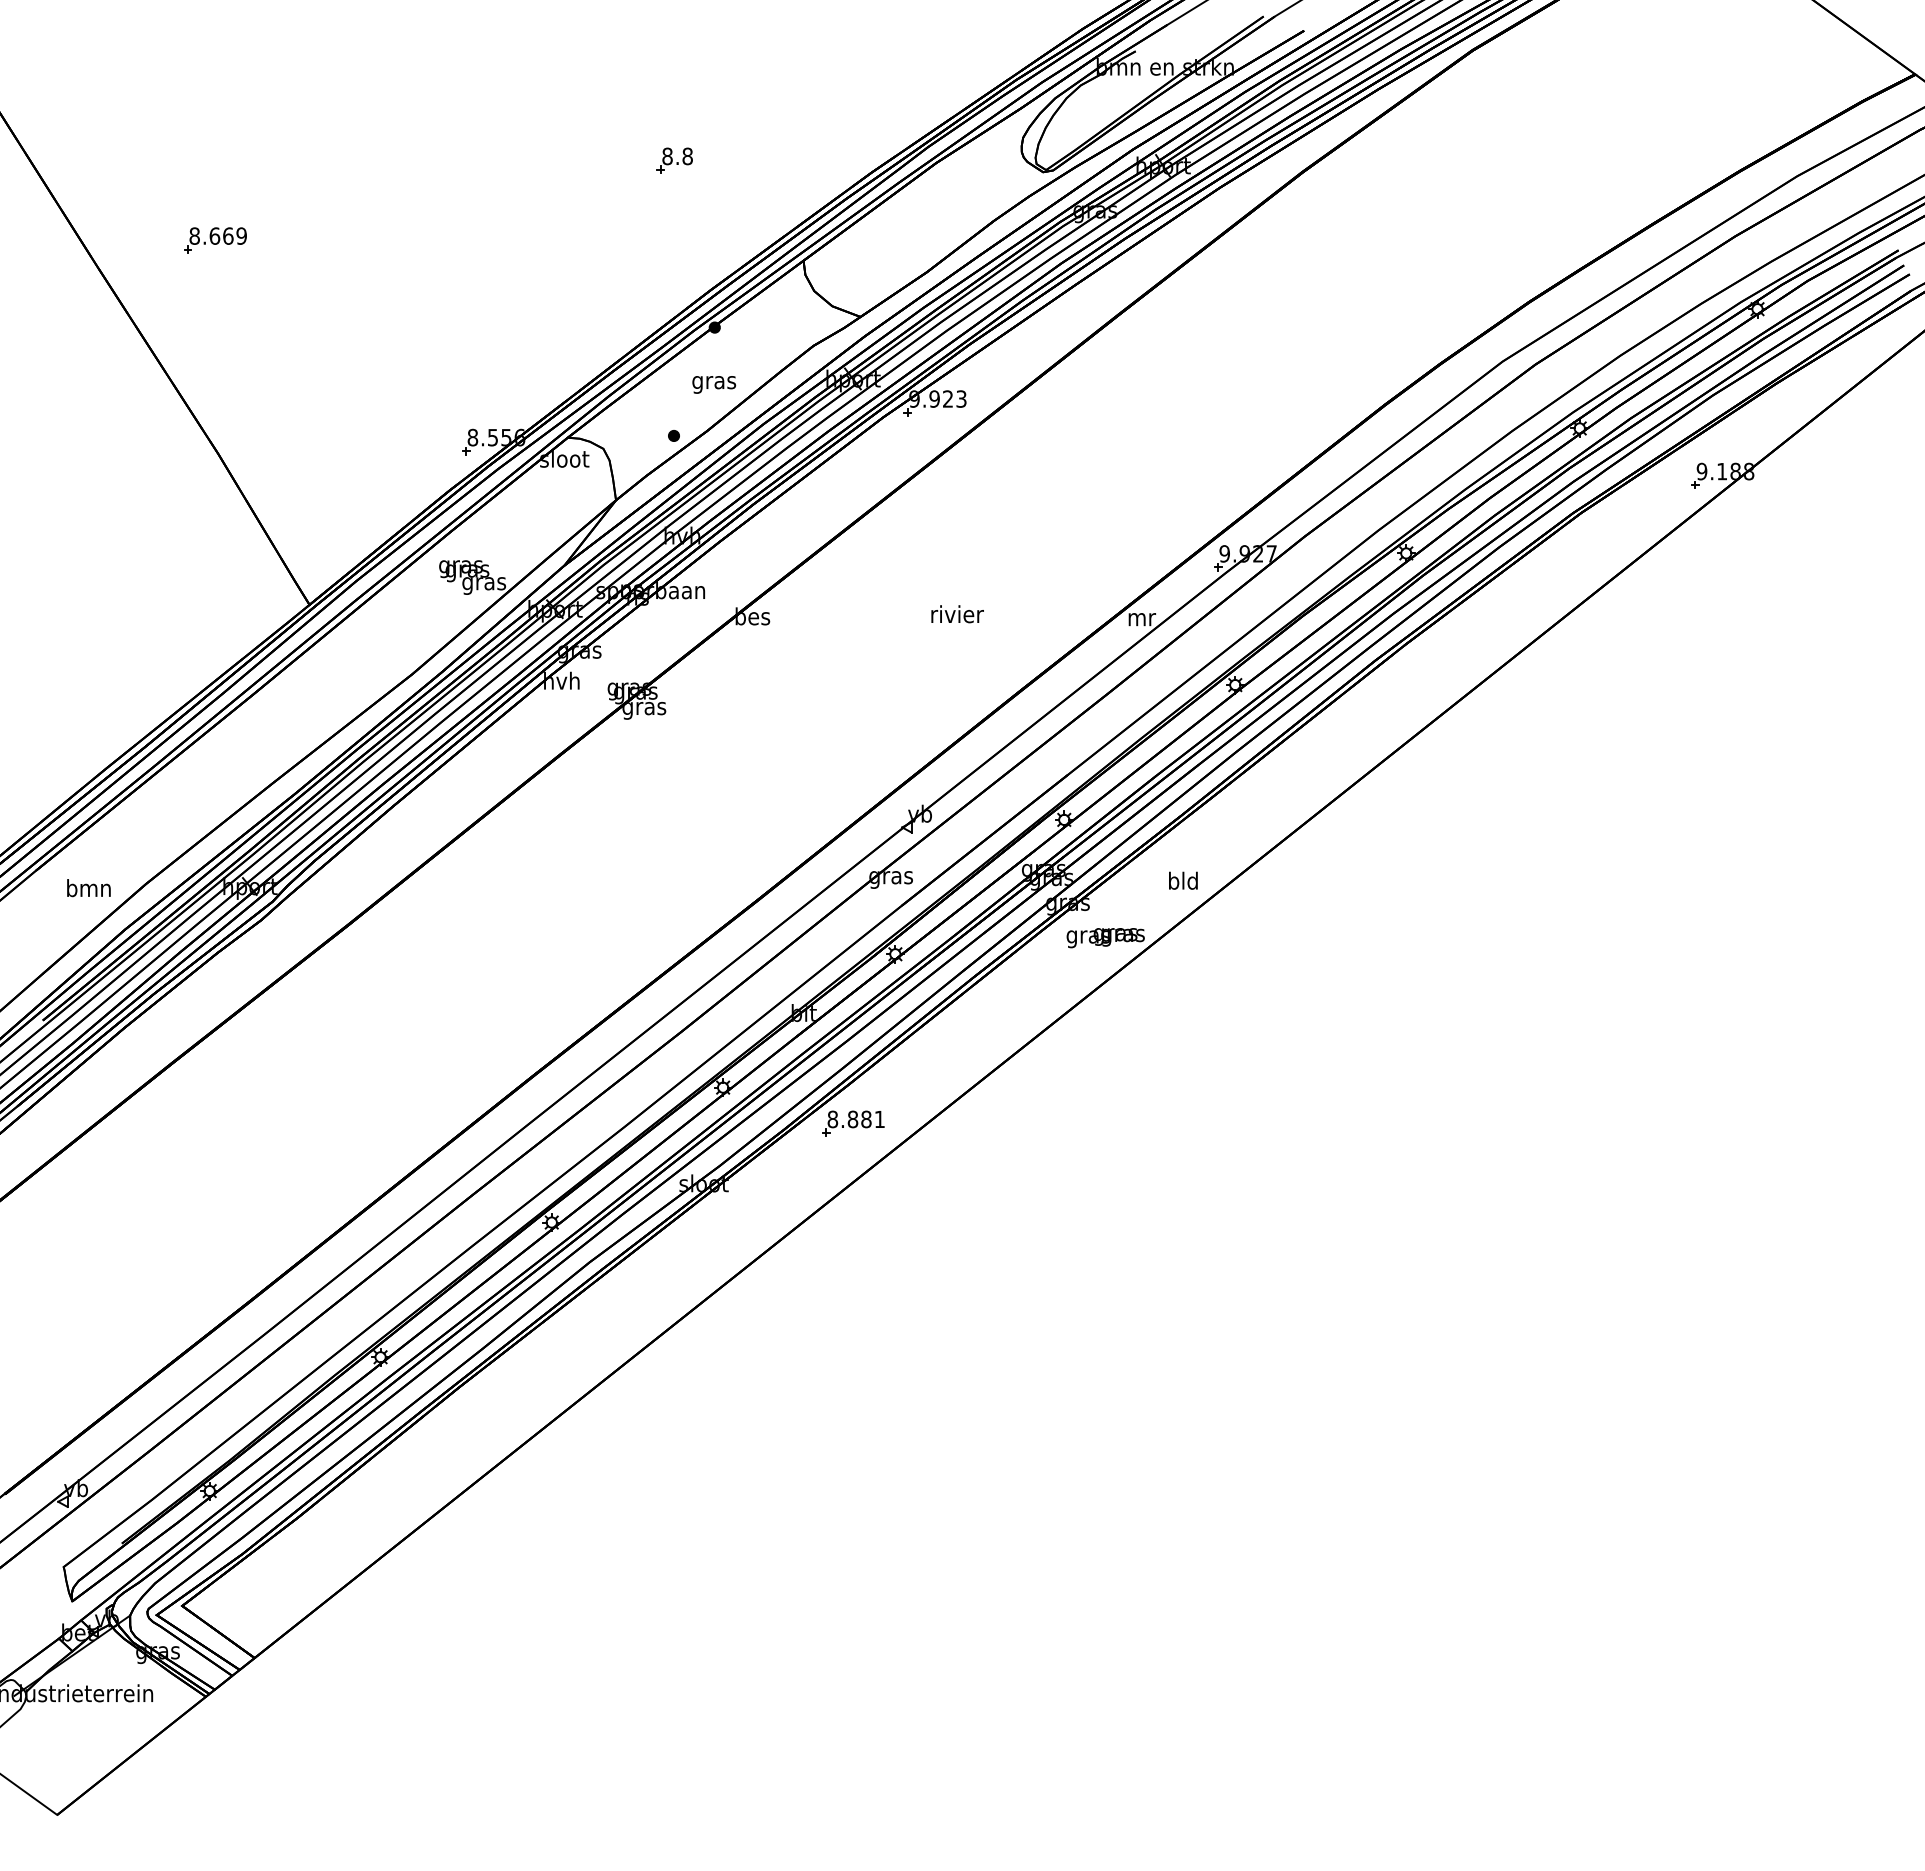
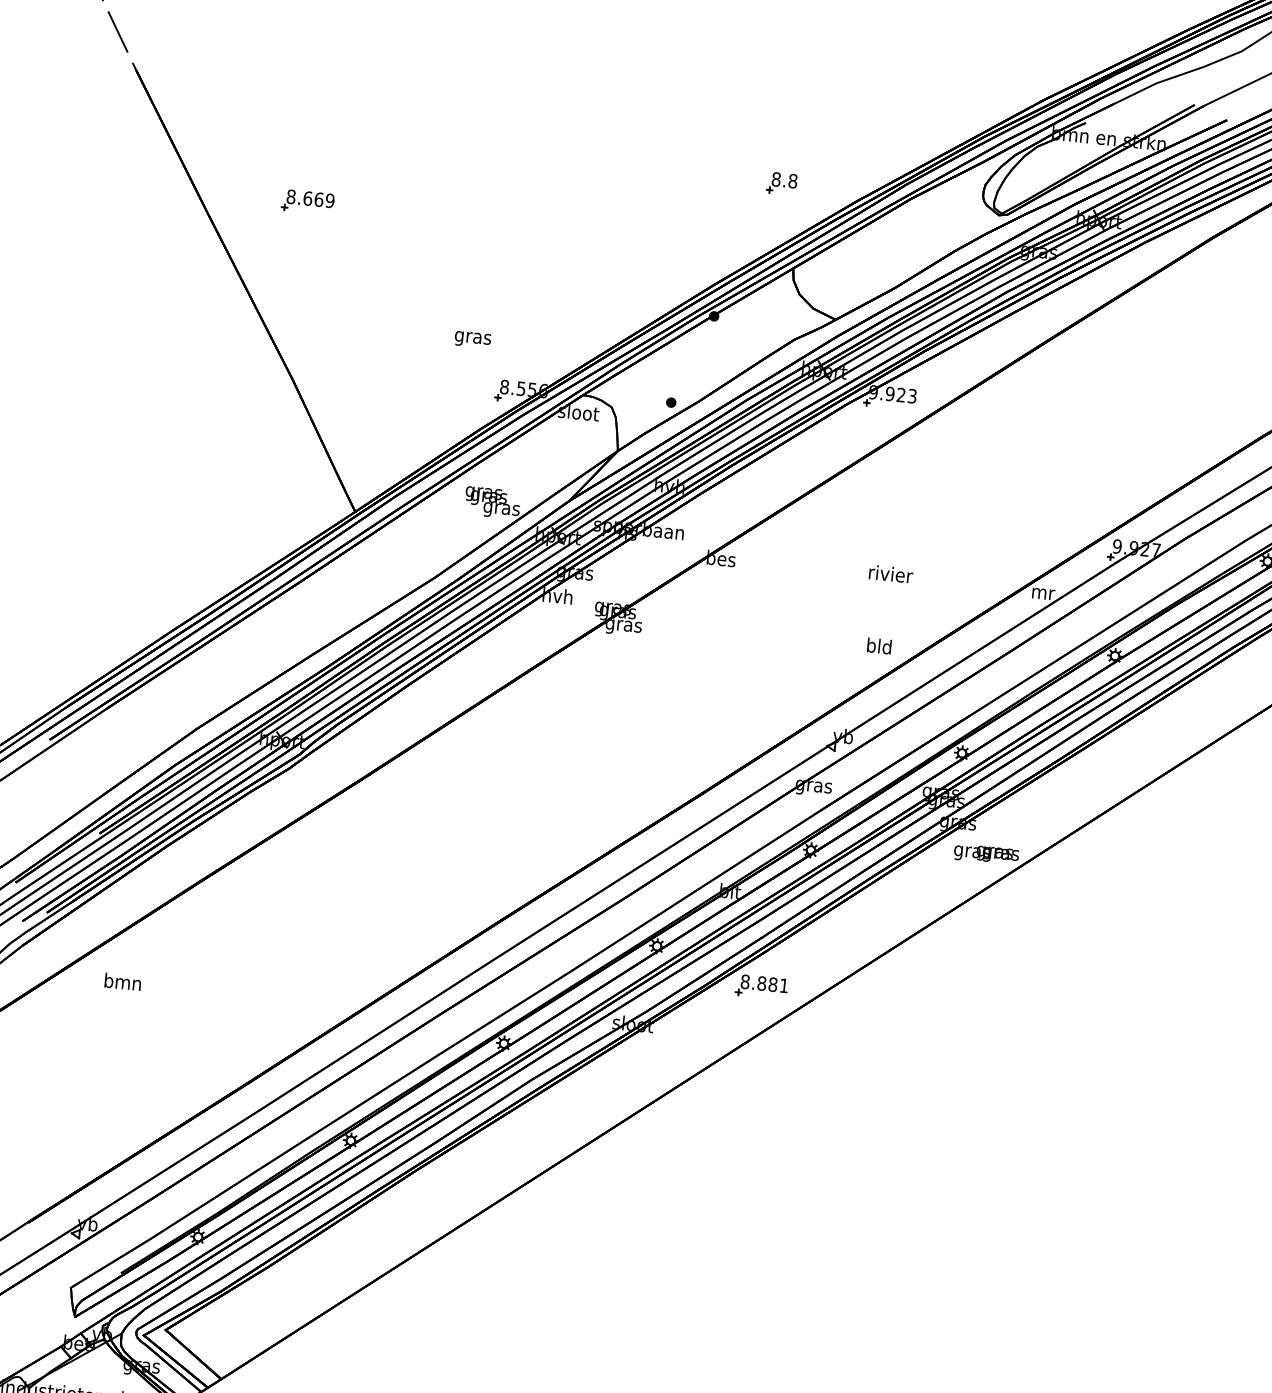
part: (674, 160) -> (781, 183), moved
text: (714, 384) -> (473, 339), moved
text: (1183, 880) -> (879, 645), moved
text: (88, 888) -> (122, 982), moved

